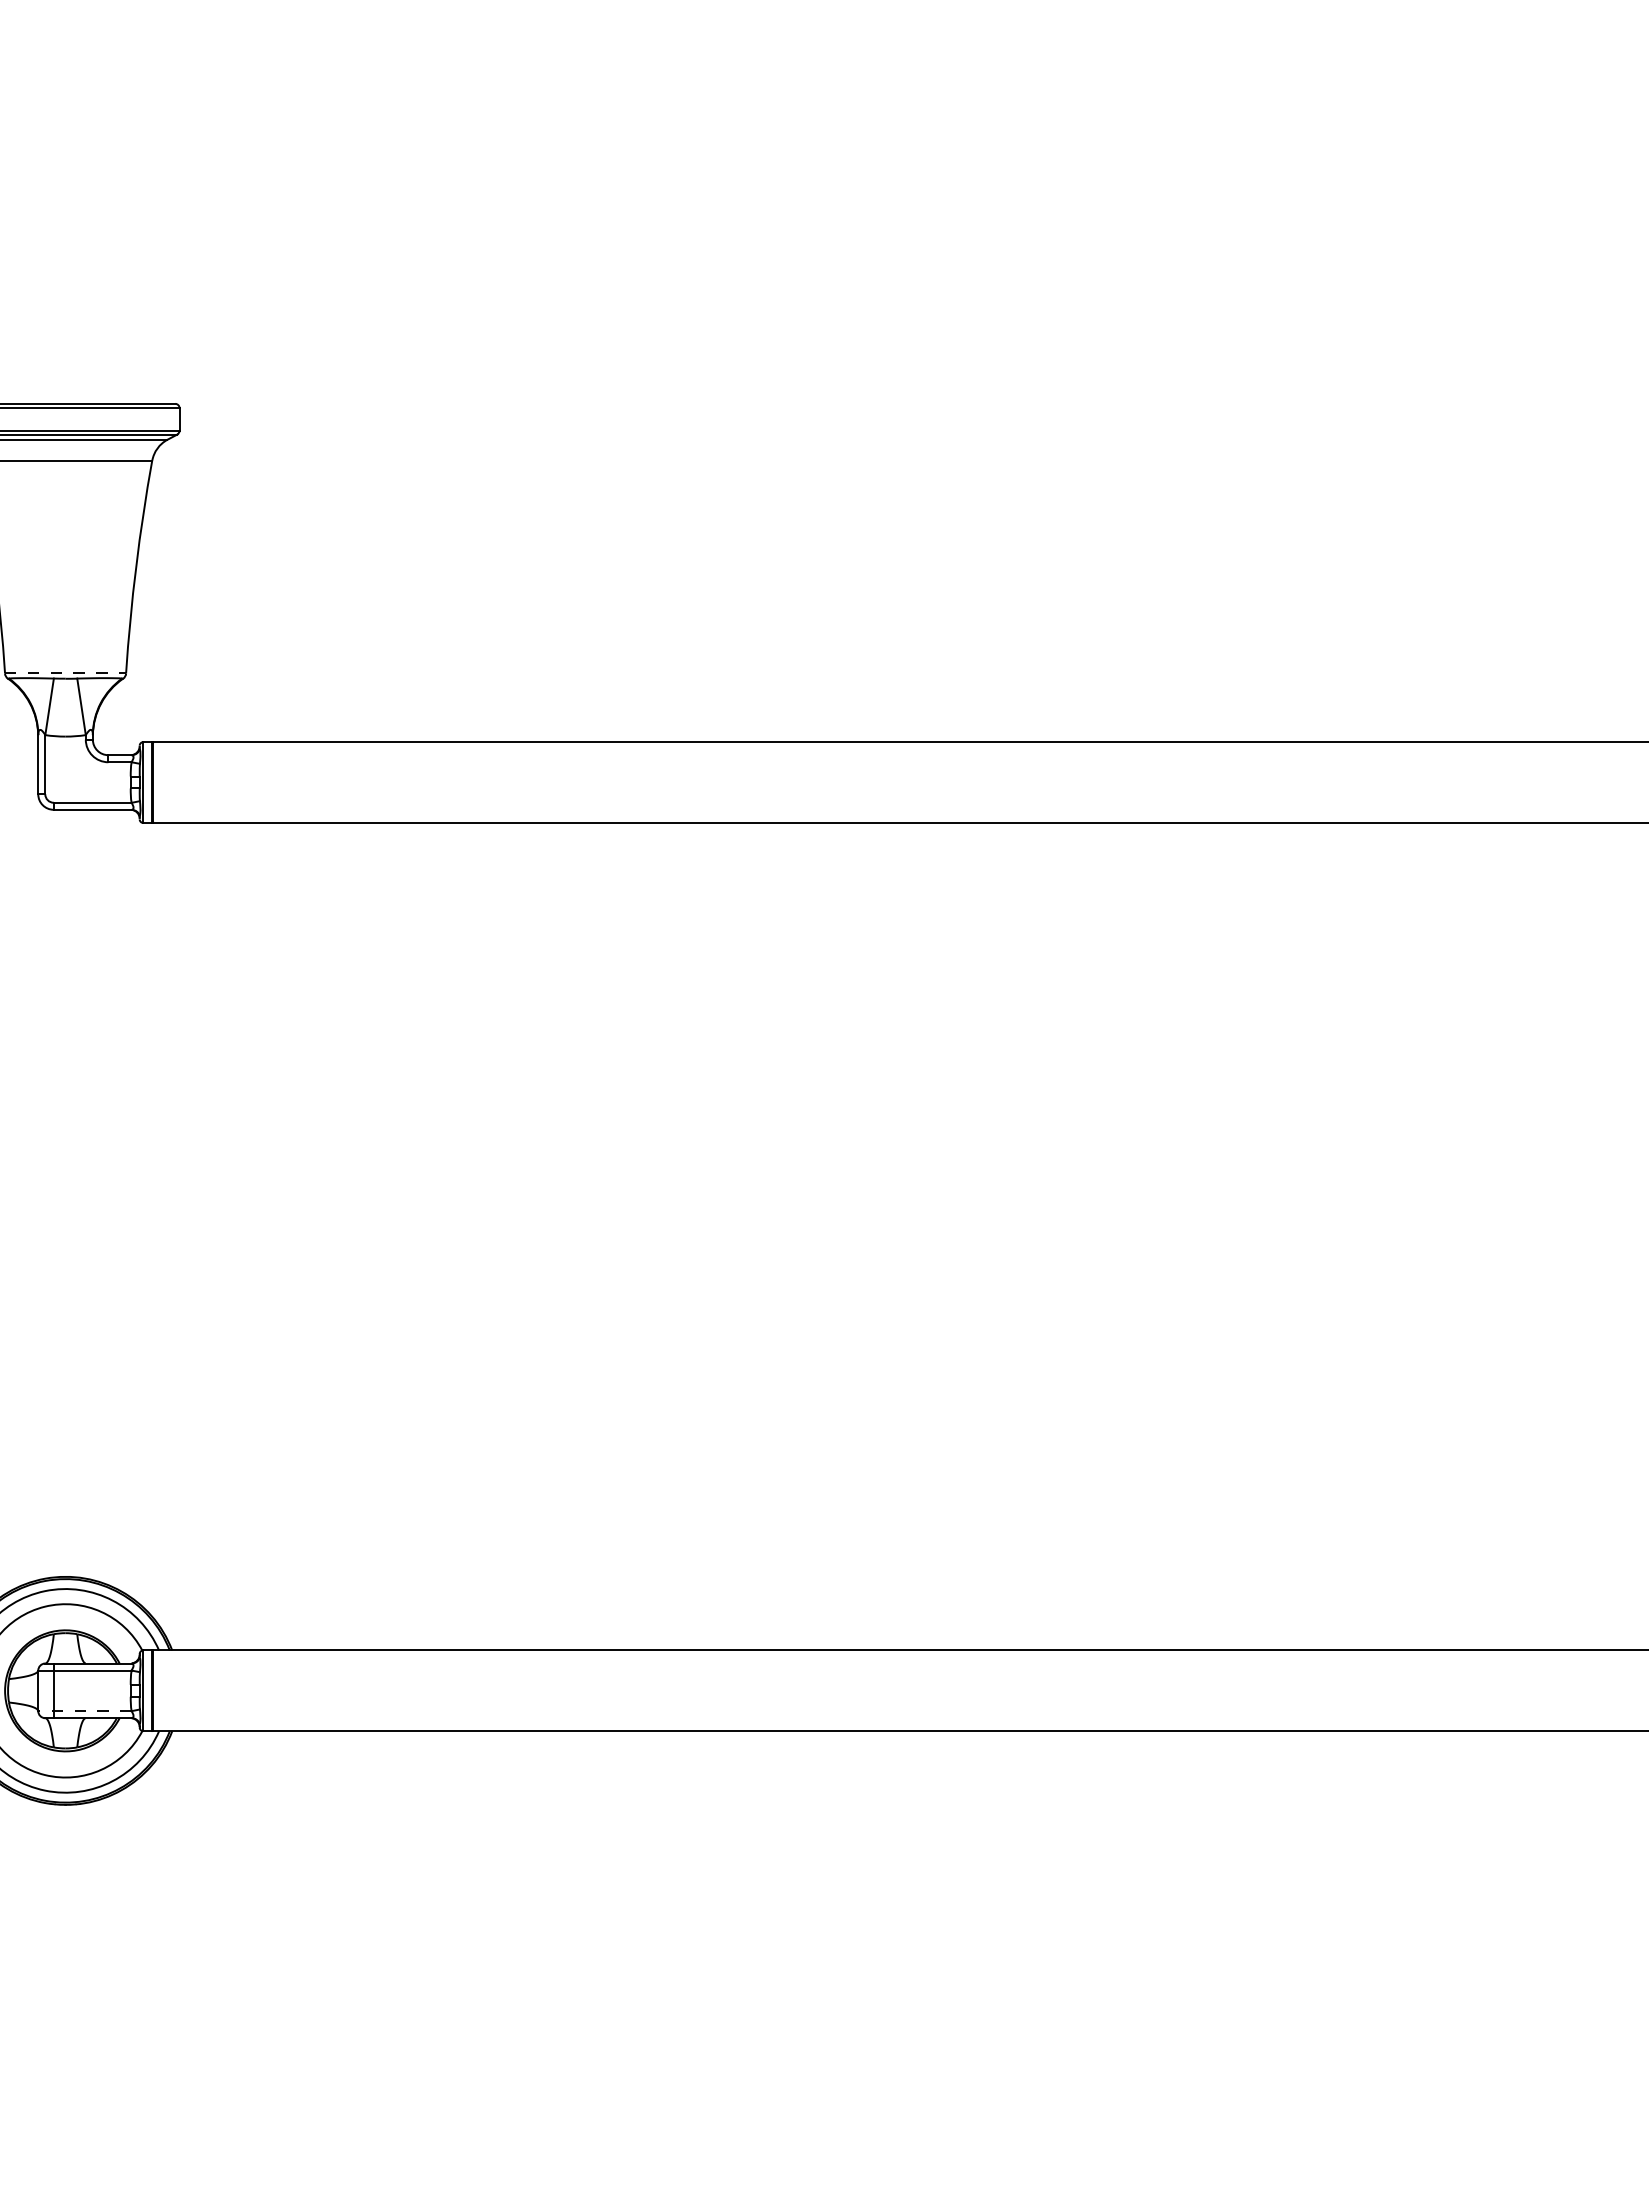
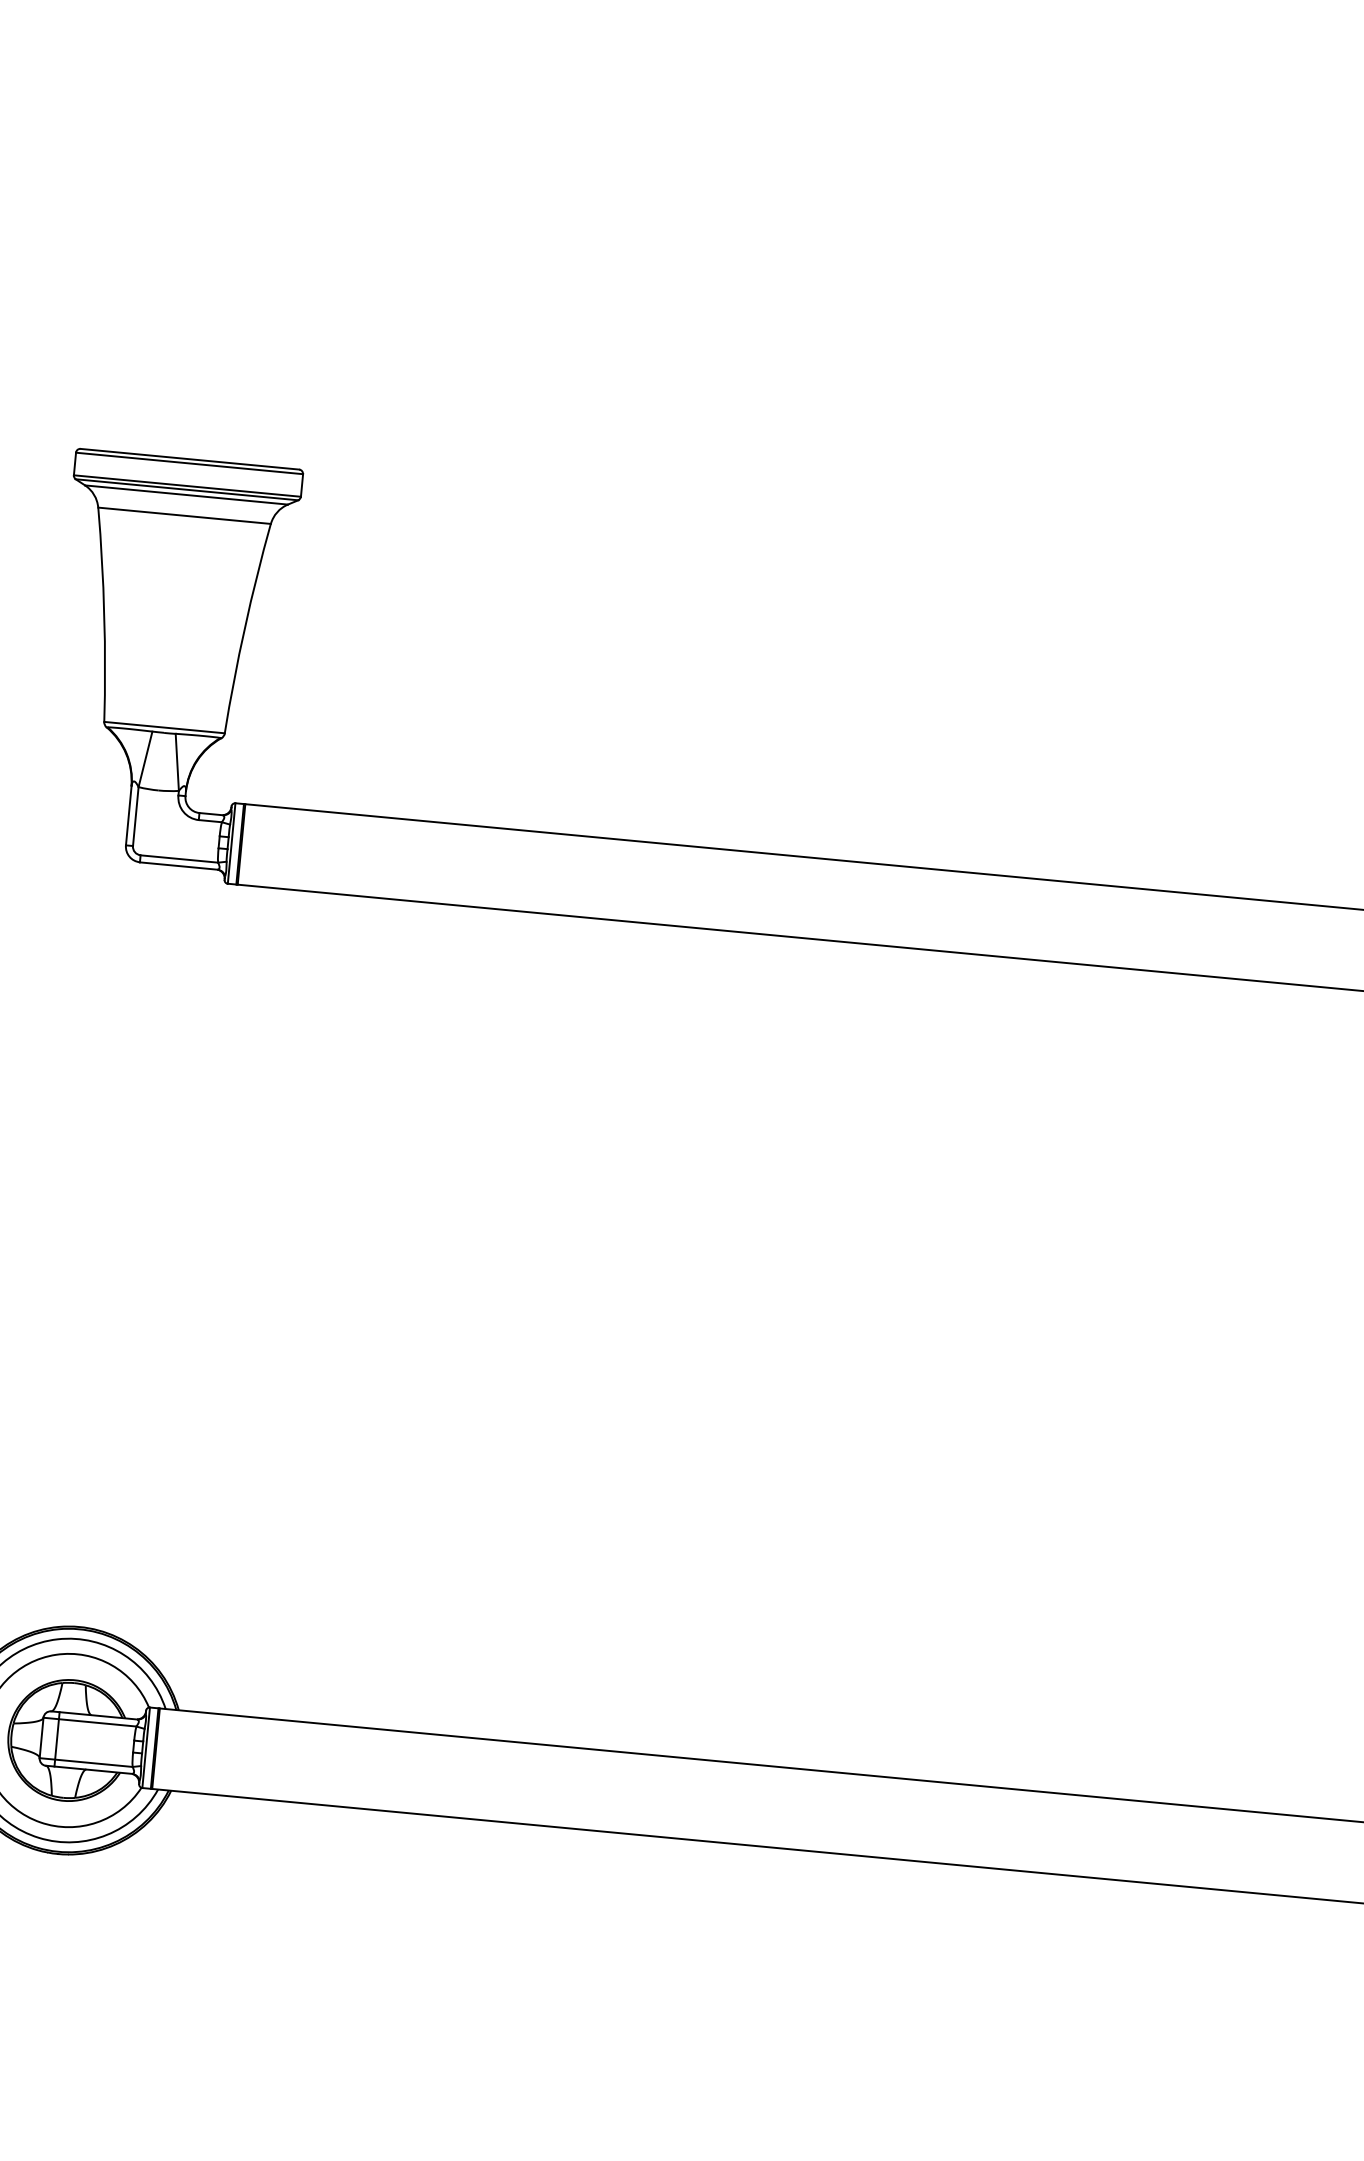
line: (65, 673) -> (164, 727), dashed -> solid
line: (84, 1711) -> (85, 1762), dashed -> solid

